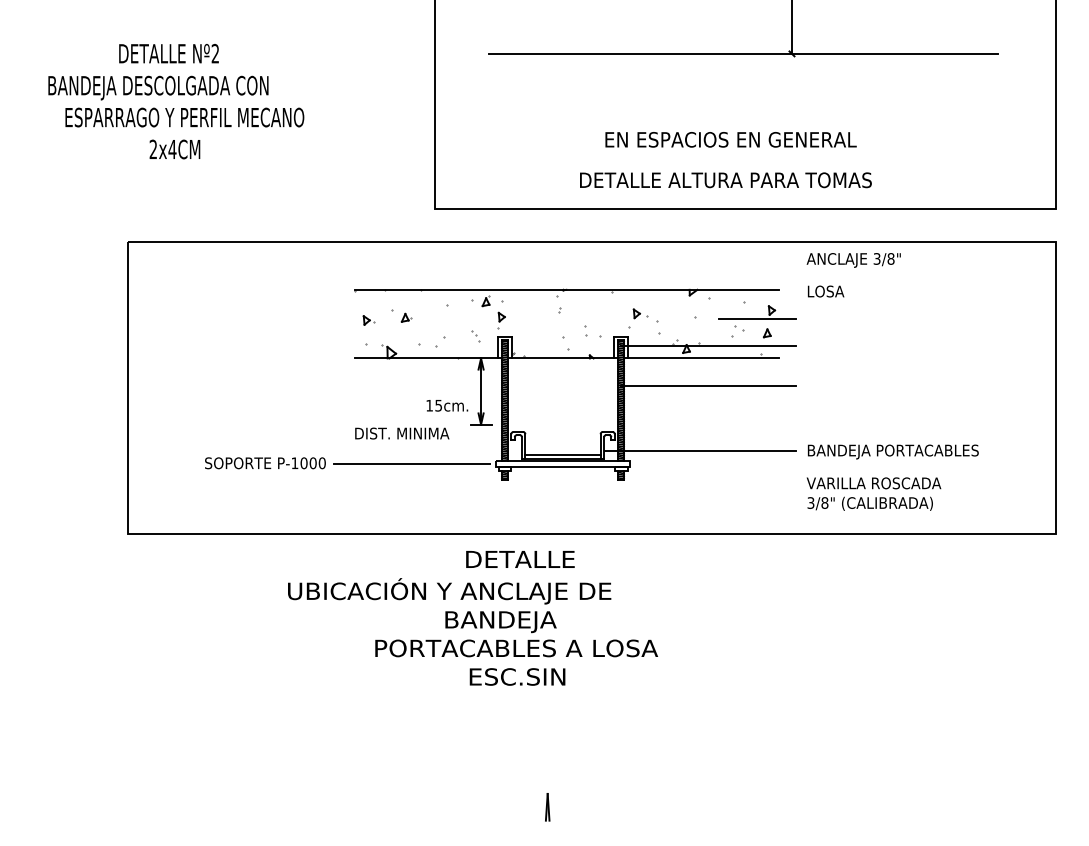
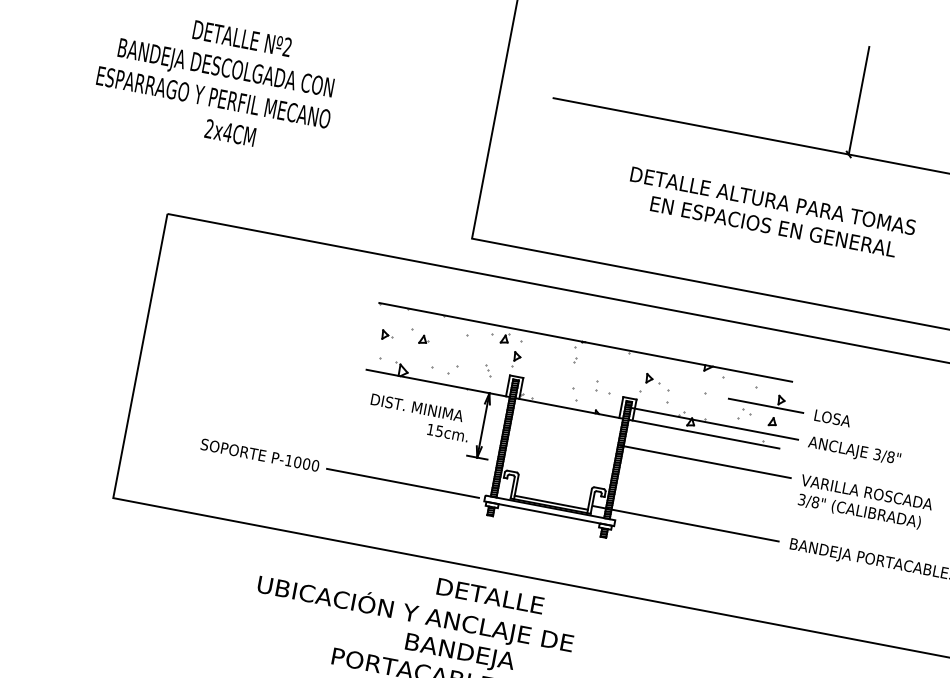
text: (184, 117) -> (213, 97), moved
text: (725, 180) -> (772, 201), moved
text: (853, 260) -> (854, 451), moved
text: (826, 291) -> (833, 418), moved
text: (402, 433) -> (417, 407), moved
text: (873, 493) -> (864, 502), moved

